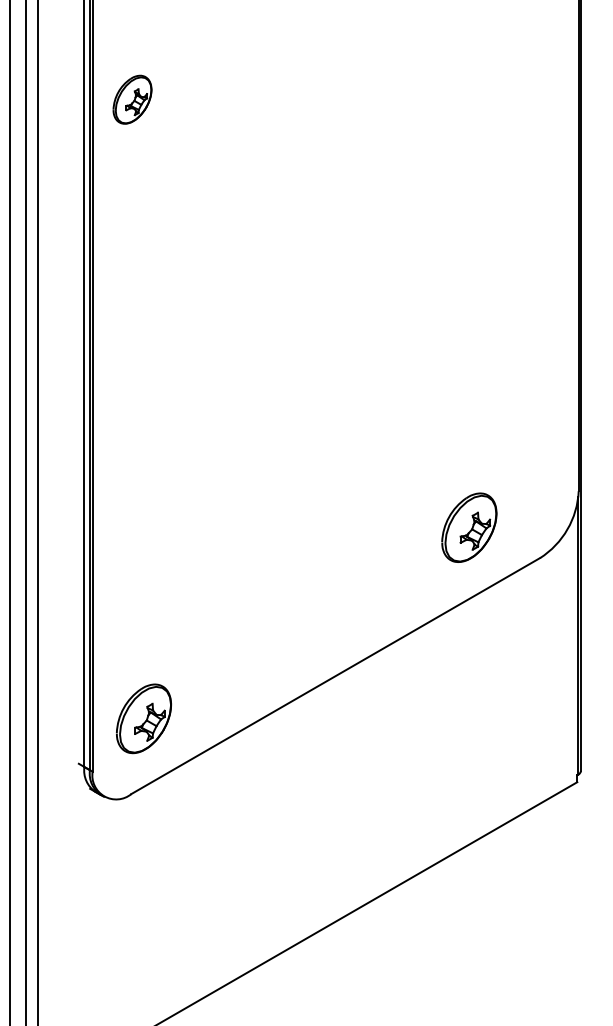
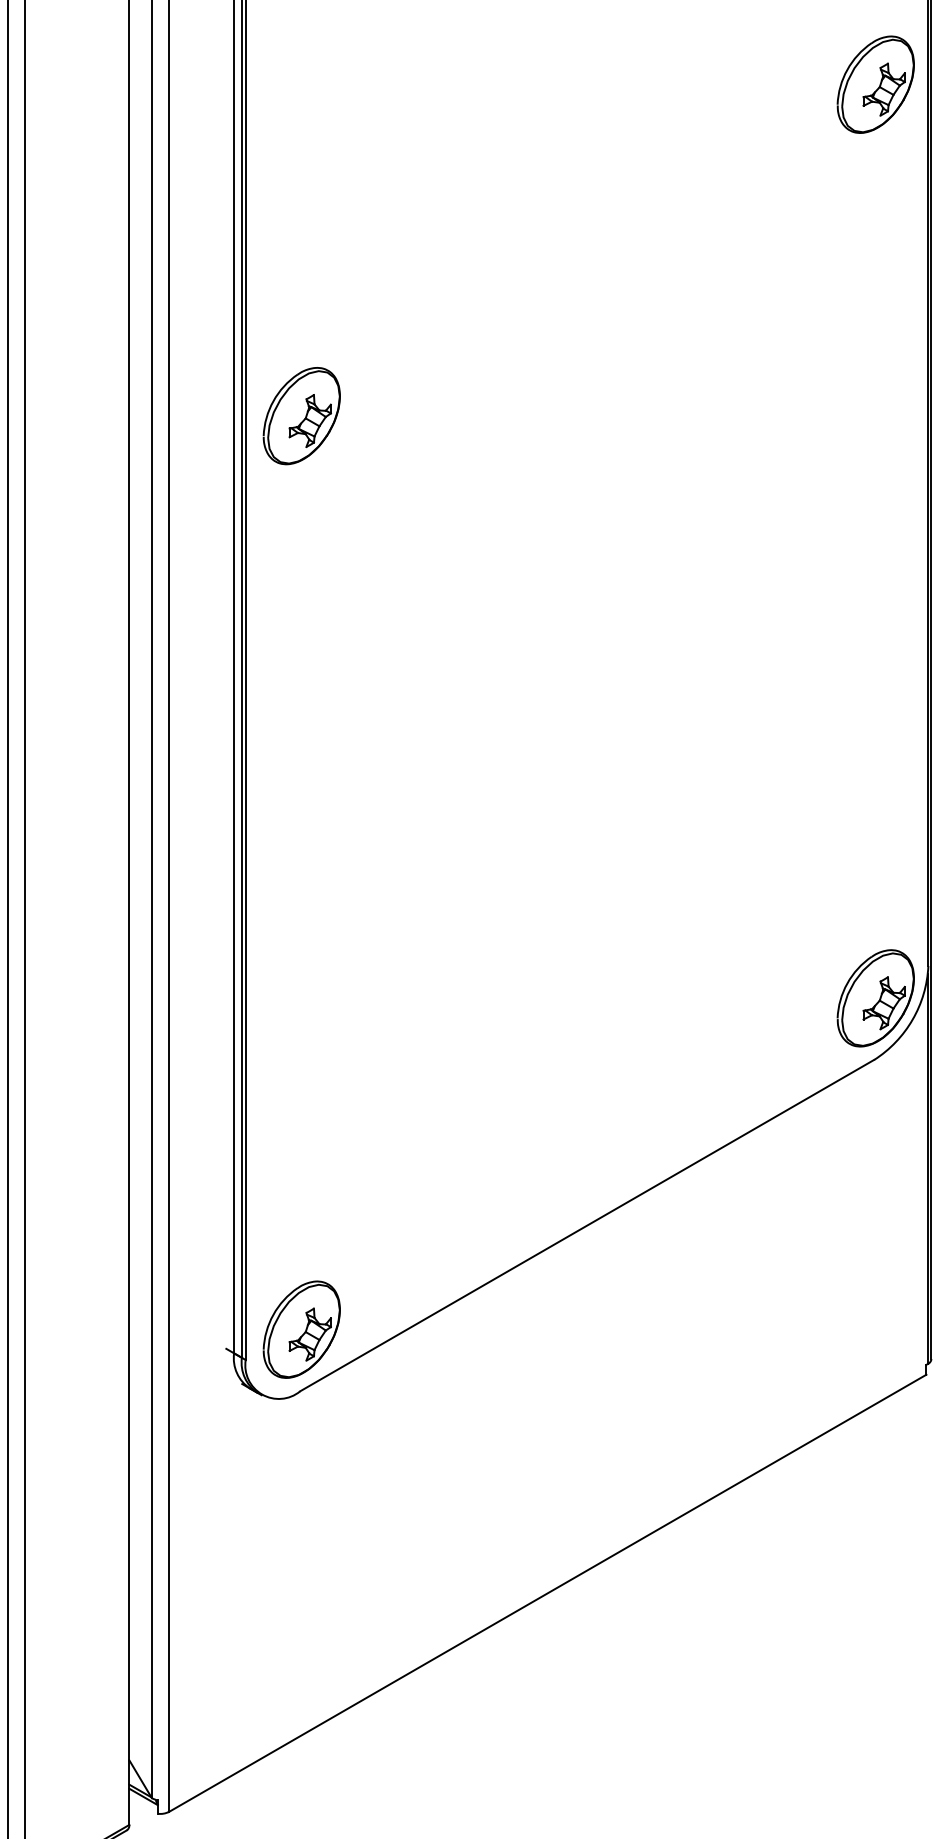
part: (132, 99) -> (301, 416), size x1.43
part: (469, 527) -> (875, 998), moved
part: (143, 718) -> (301, 1329), moved

